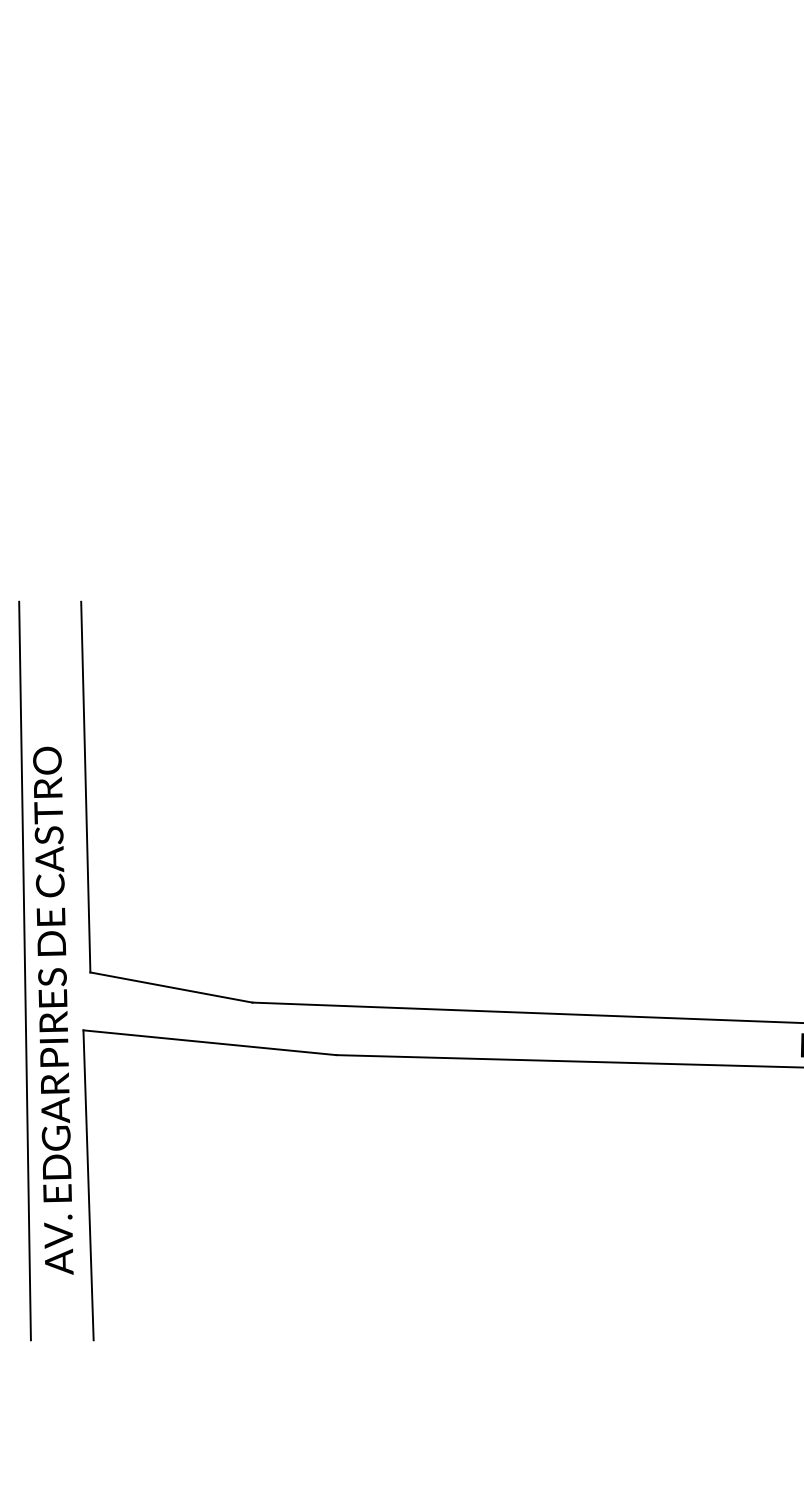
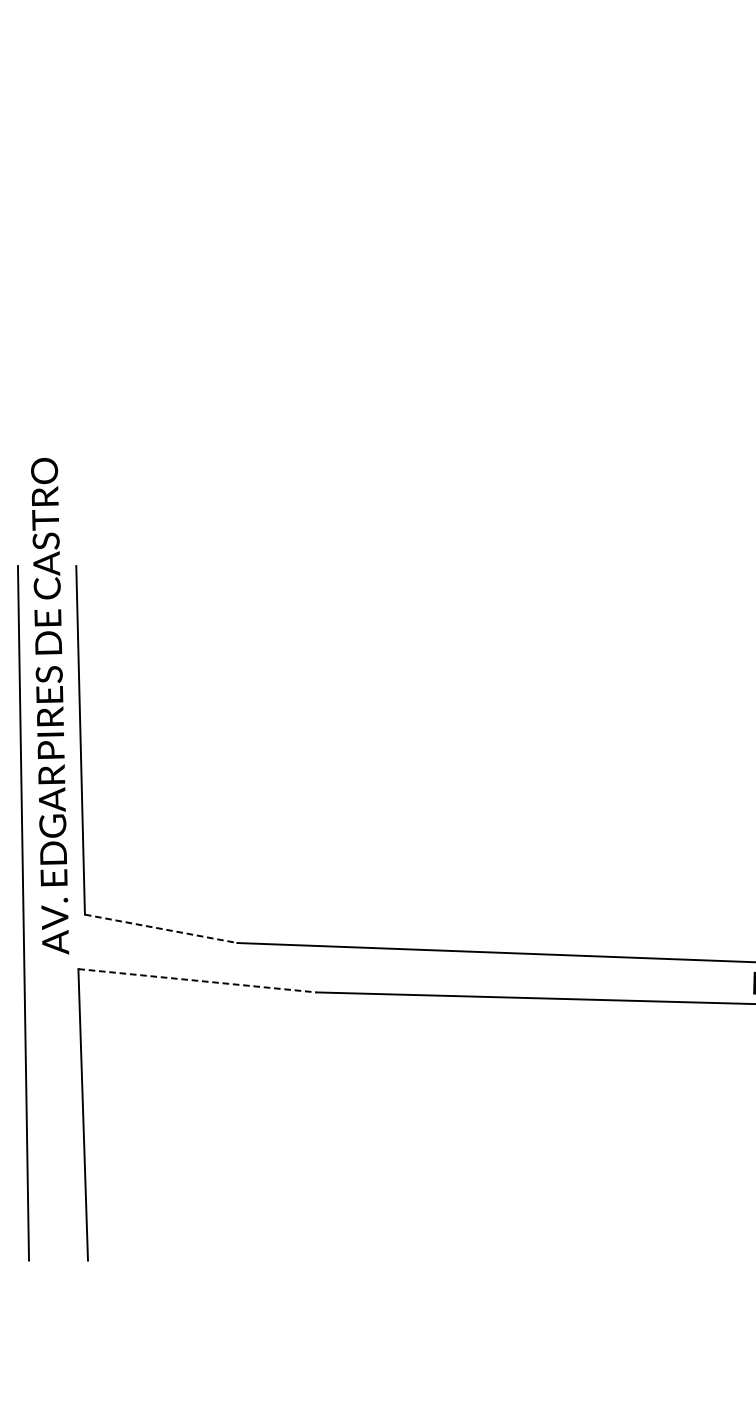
line: (171, 987) -> (161, 928), solid -> dashed
text: (53, 1010) -> (50, 705), moved
line: (210, 1042) -> (197, 980), solid -> dashed

